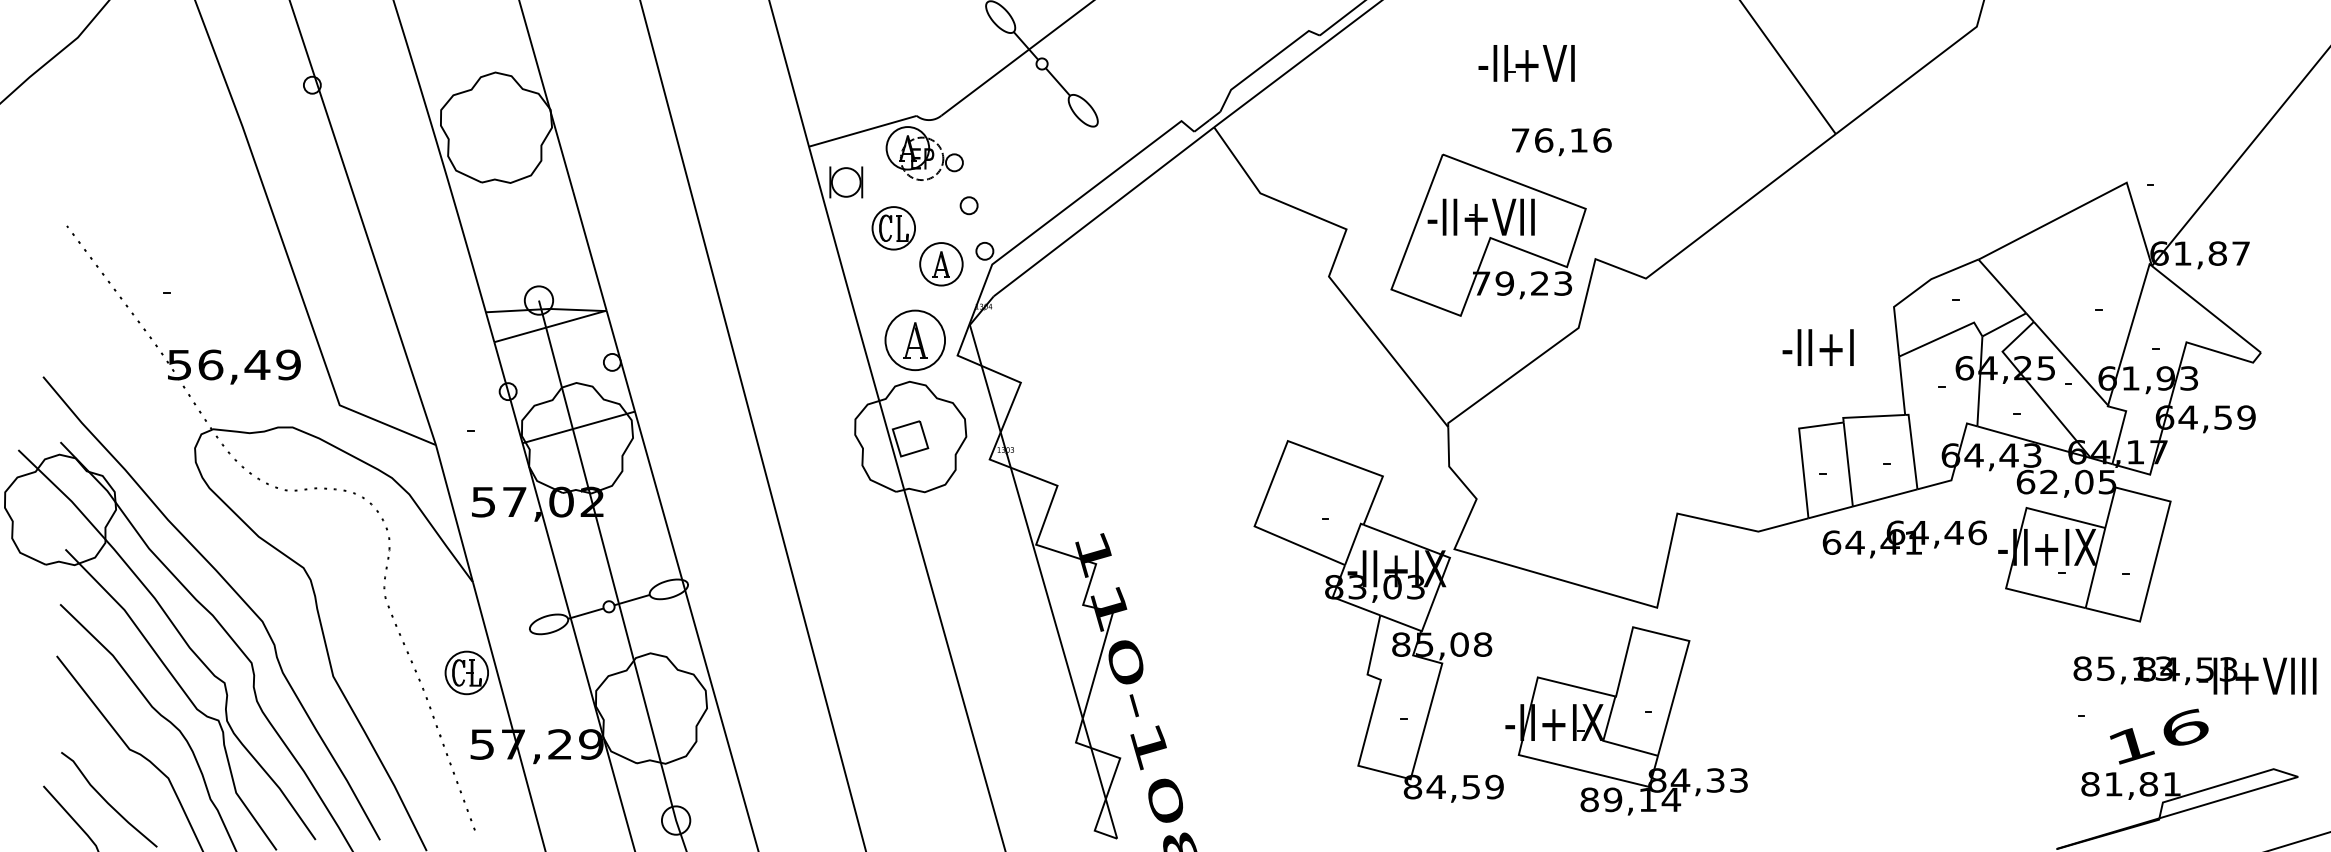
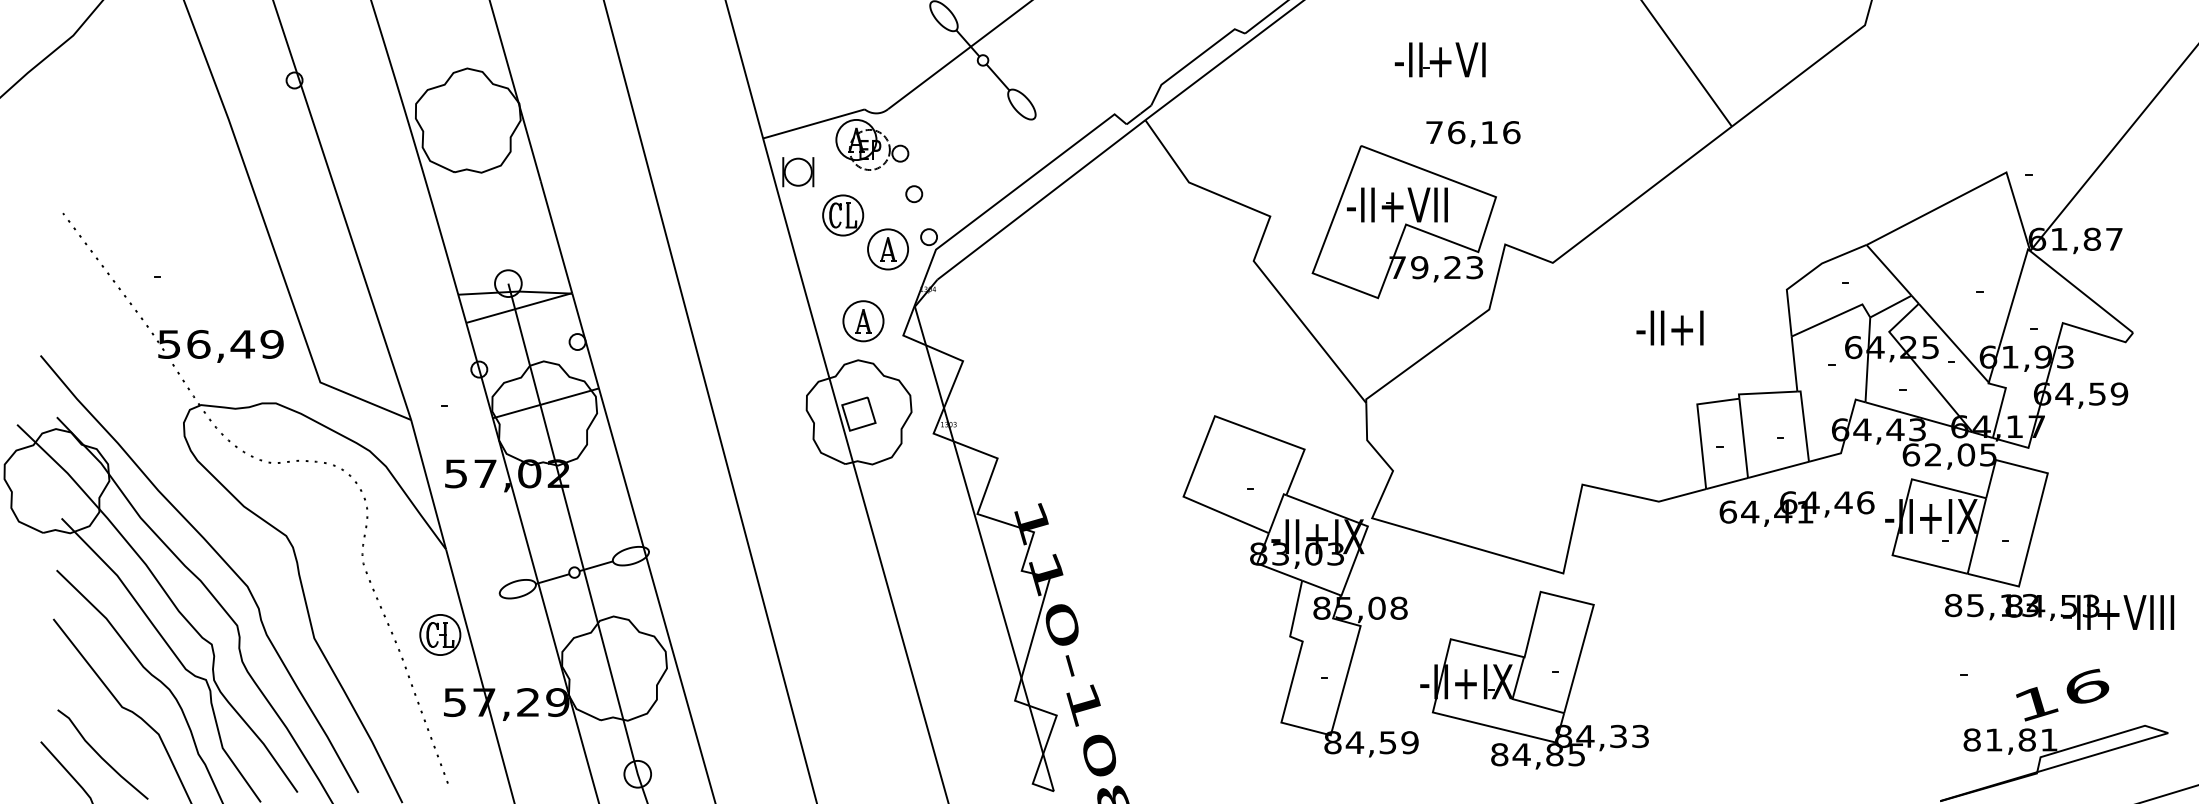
part: (915, 340) -> (863, 321), size x0.71
text: (1817, 347) -> (1669, 327), moved
text: (2194, 675) -> (2059, 611), moved
text: (2159, 736) -> (2062, 694), moved
text: (1642, 799) -> (1549, 754), 89,14 -> 84,85

